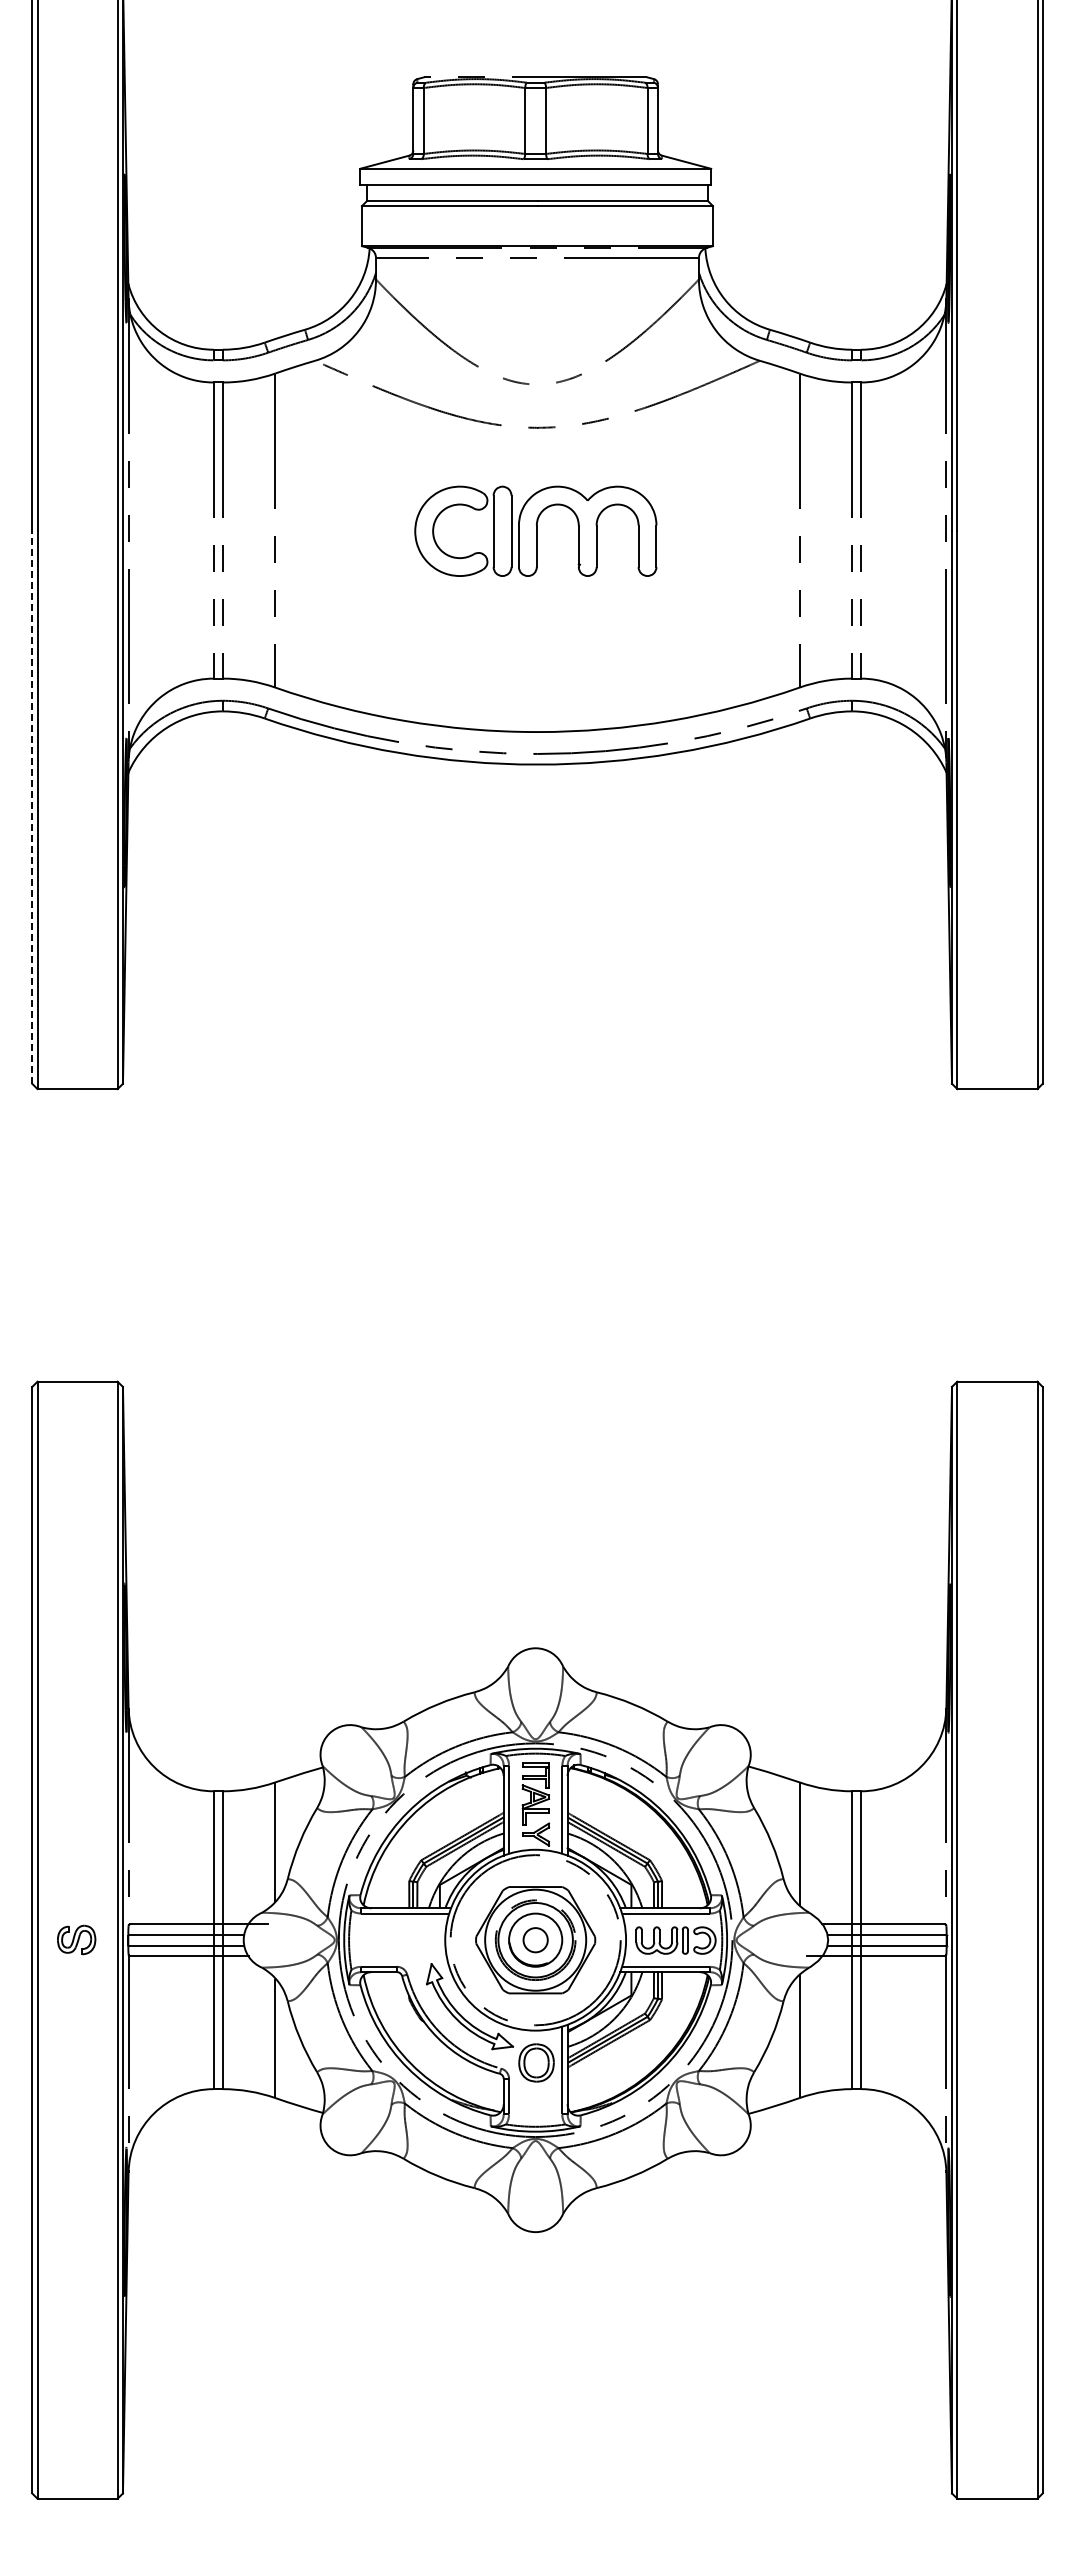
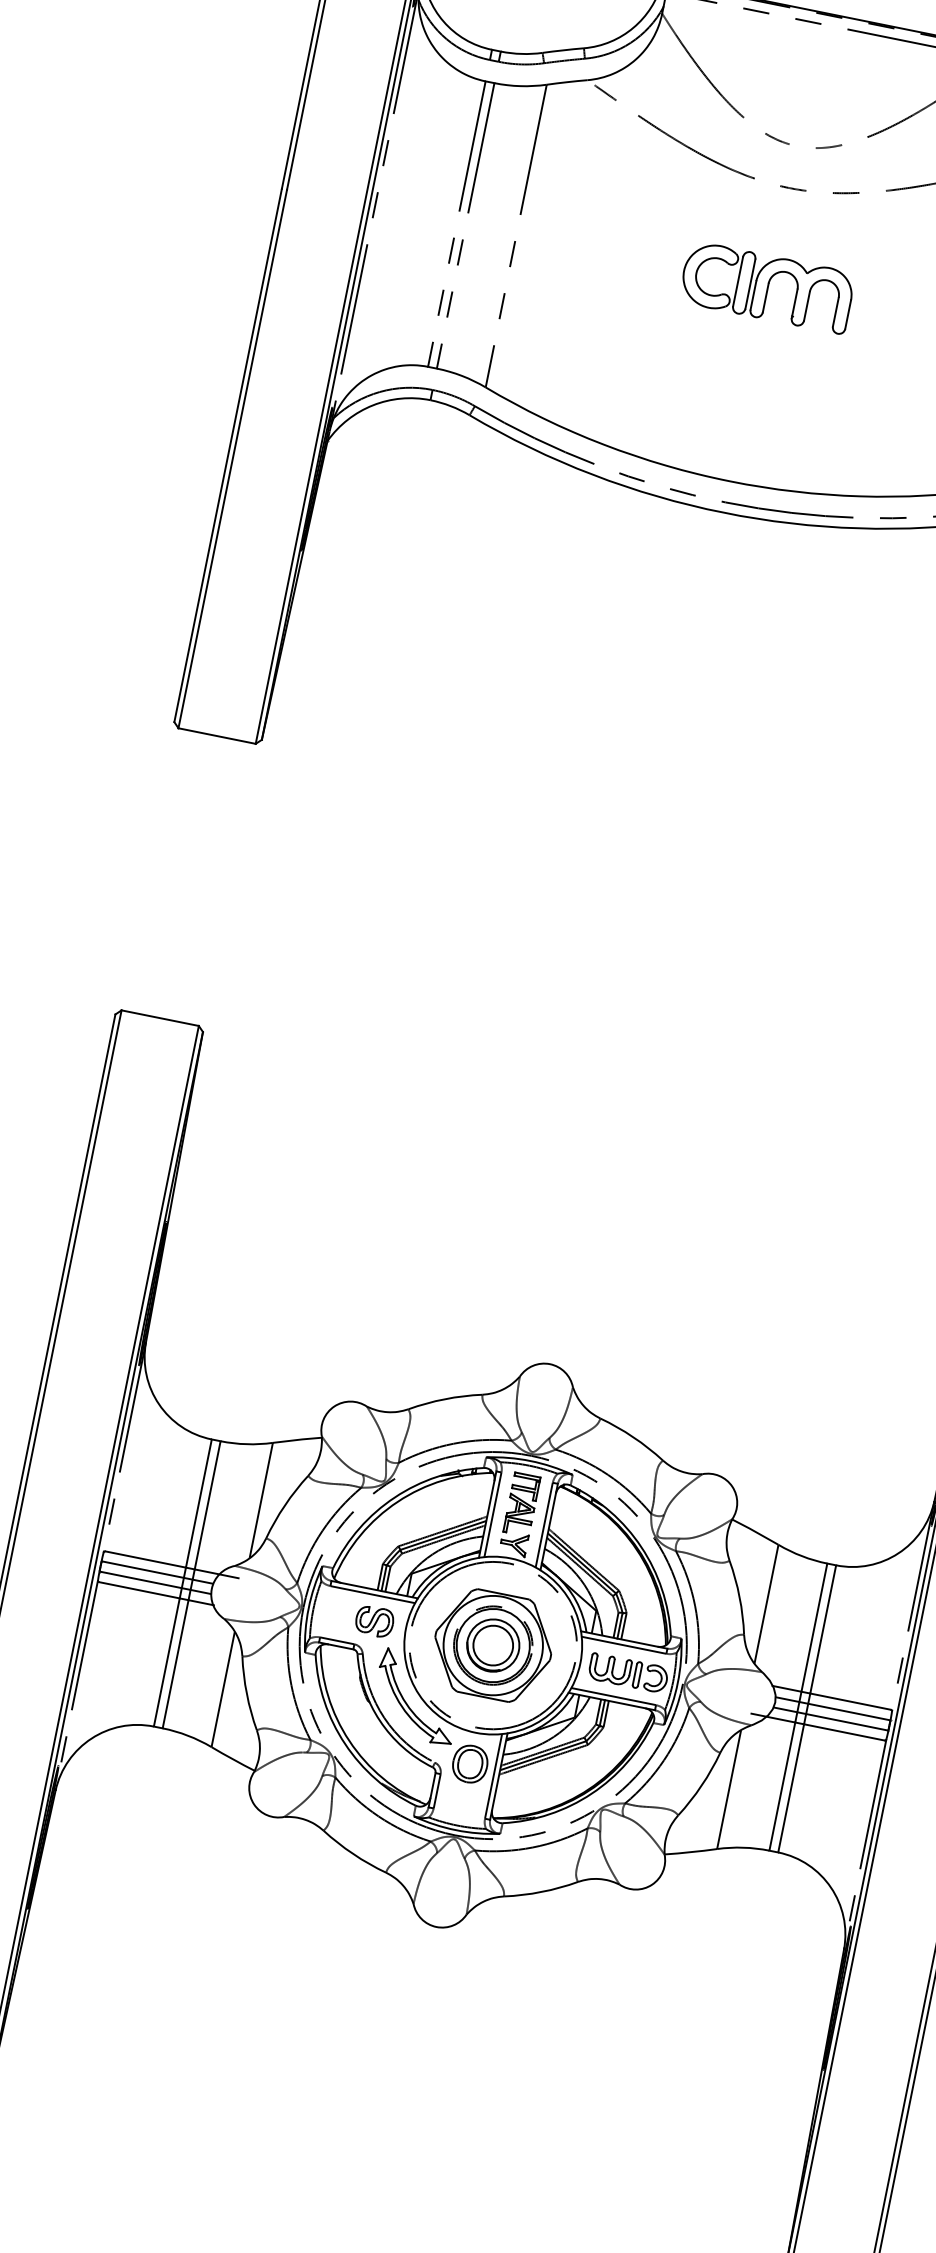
part: (535, 531) -> (766, 287), size x0.71
line: (32, 807) -> (228, 455), dashed -> solid
part: (76, 1939) -> (374, 1620), moved
circle: (535, 1940) -> (493, 1645), size x1.67

